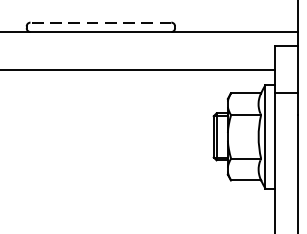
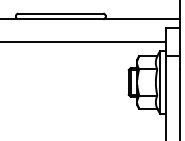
line: (100, 22) -> (60, 13), dashed -> solid

